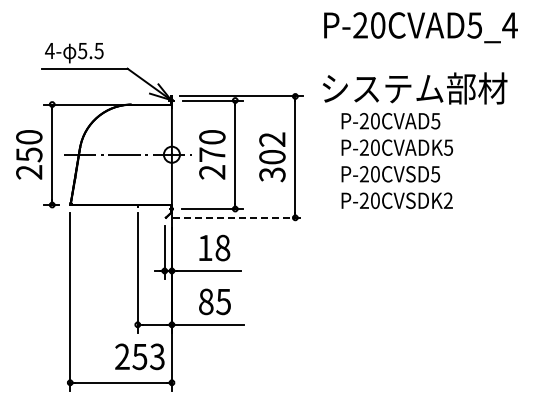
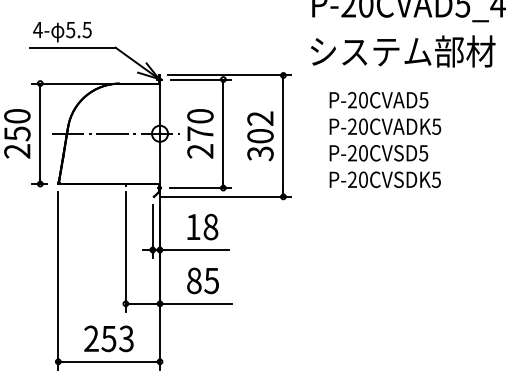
text: (415, 88) -> (403, 51), moved
text: (447, 200) -> (435, 179), P-20CVSDK2 -> P-20CVSDK5
line: (238, 217) -> (226, 196), dashed -> solid
text: (139, 356) -> (108, 338), moved

